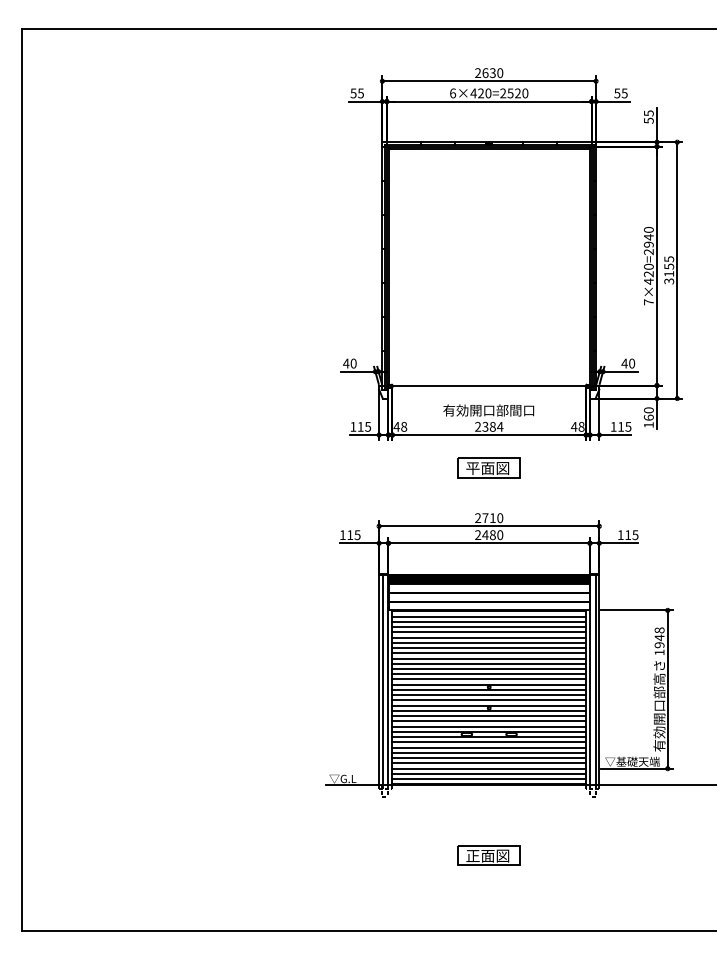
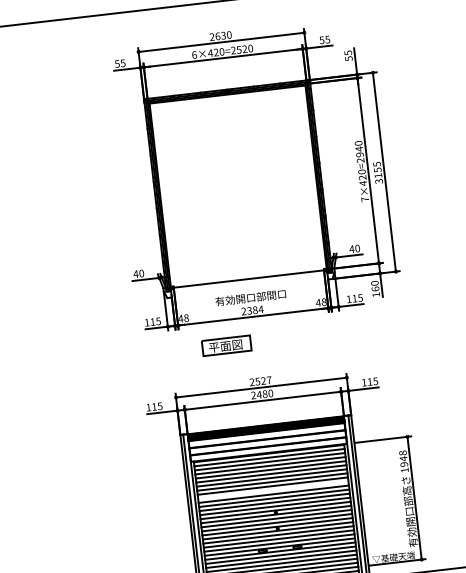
part: (488, 467) -> (226, 345), moved
text: (492, 518) -> (263, 381), 2710 -> 2527
line: (489, 658) -> (273, 490), removed

